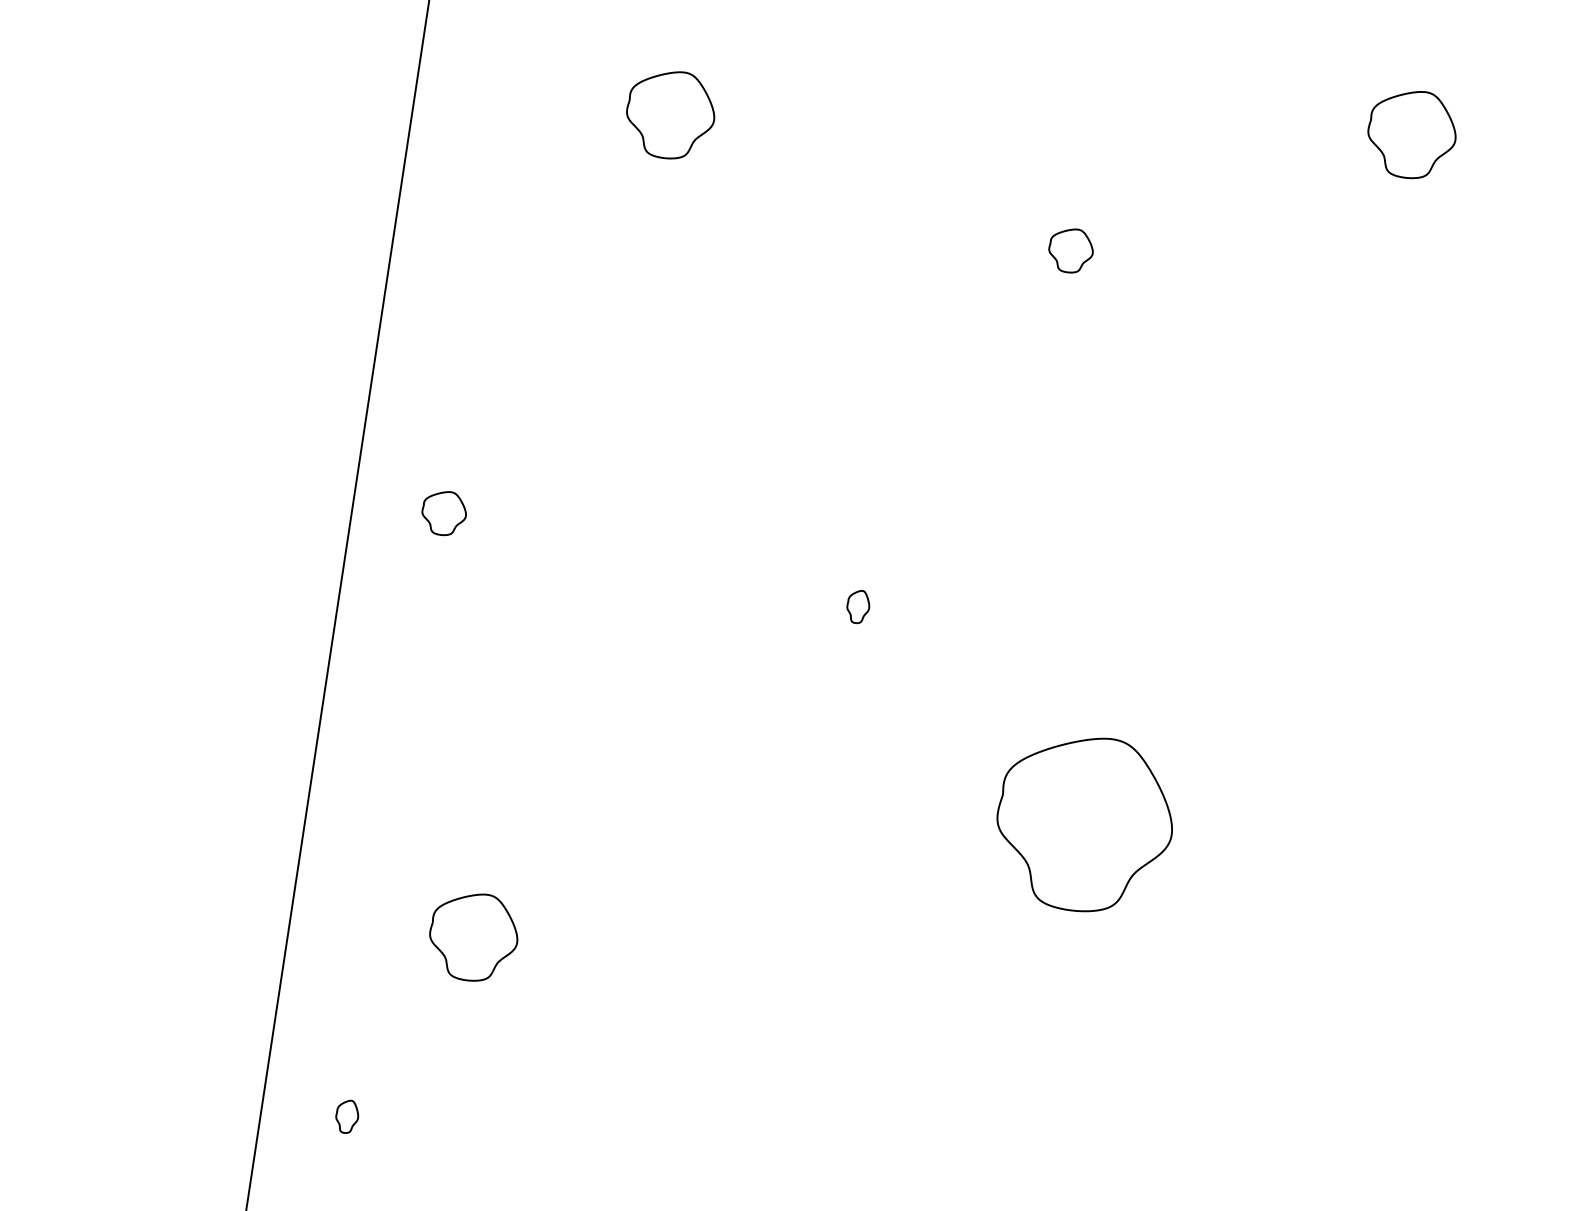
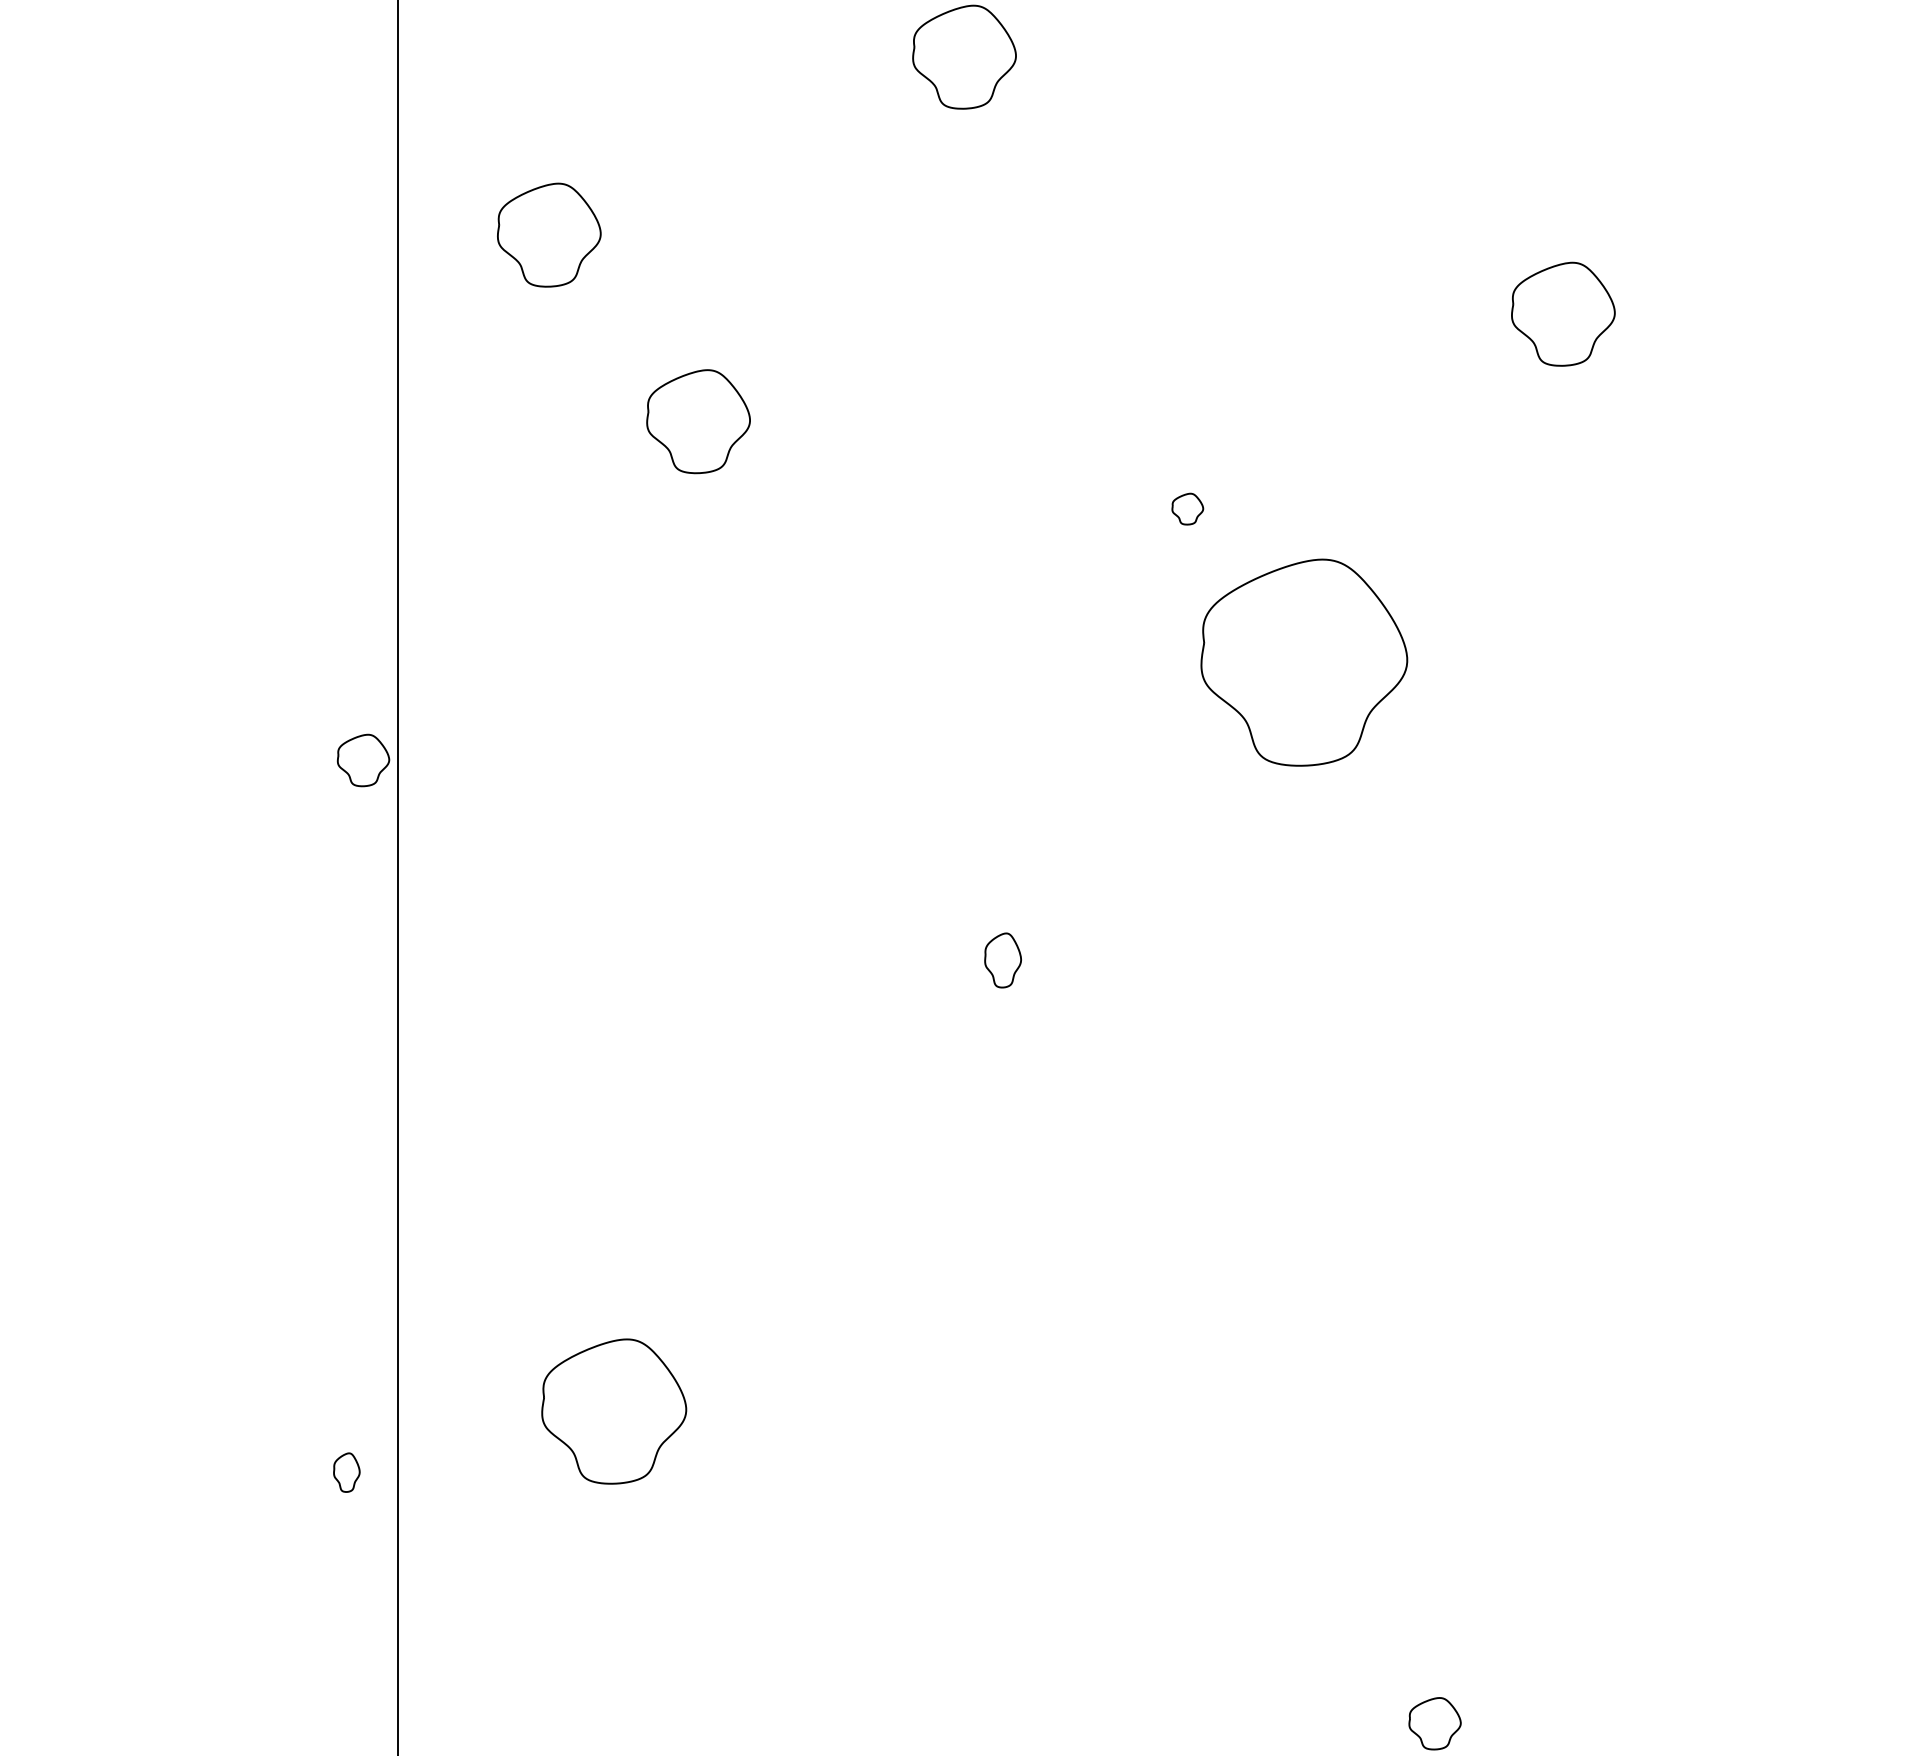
part: (1070, 250) -> (1187, 508), size x0.6
part: (444, 513) -> (363, 760), moved
part: (857, 606) -> (1002, 960), size x1.4
part: (1084, 823) -> (1304, 662), moved
part: (473, 936) -> (614, 1411), size x1.4
part: (346, 1116) -> (346, 1472), moved

